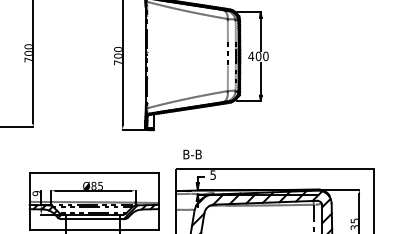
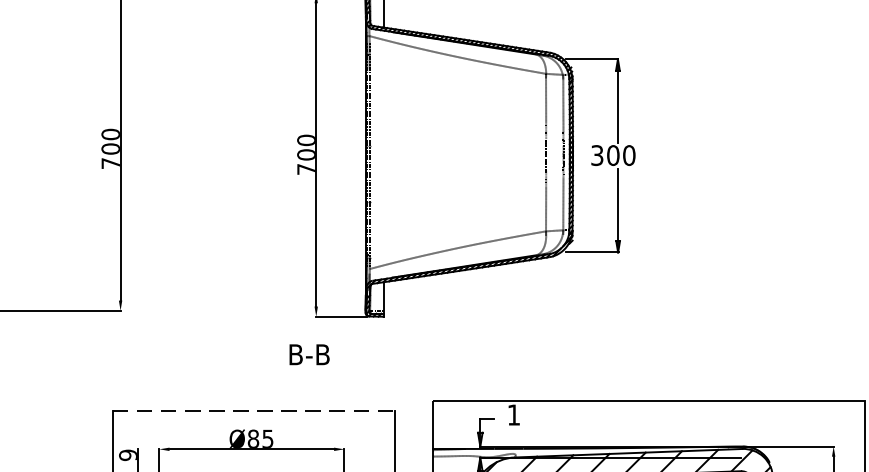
text: (251, 56) -> (597, 155), 400 -> 300
text: (192, 154) -> (309, 354), moved
line: (94, 173) -> (254, 411), solid -> dashed
text: (212, 174) -> (512, 413), 5 -> 1

